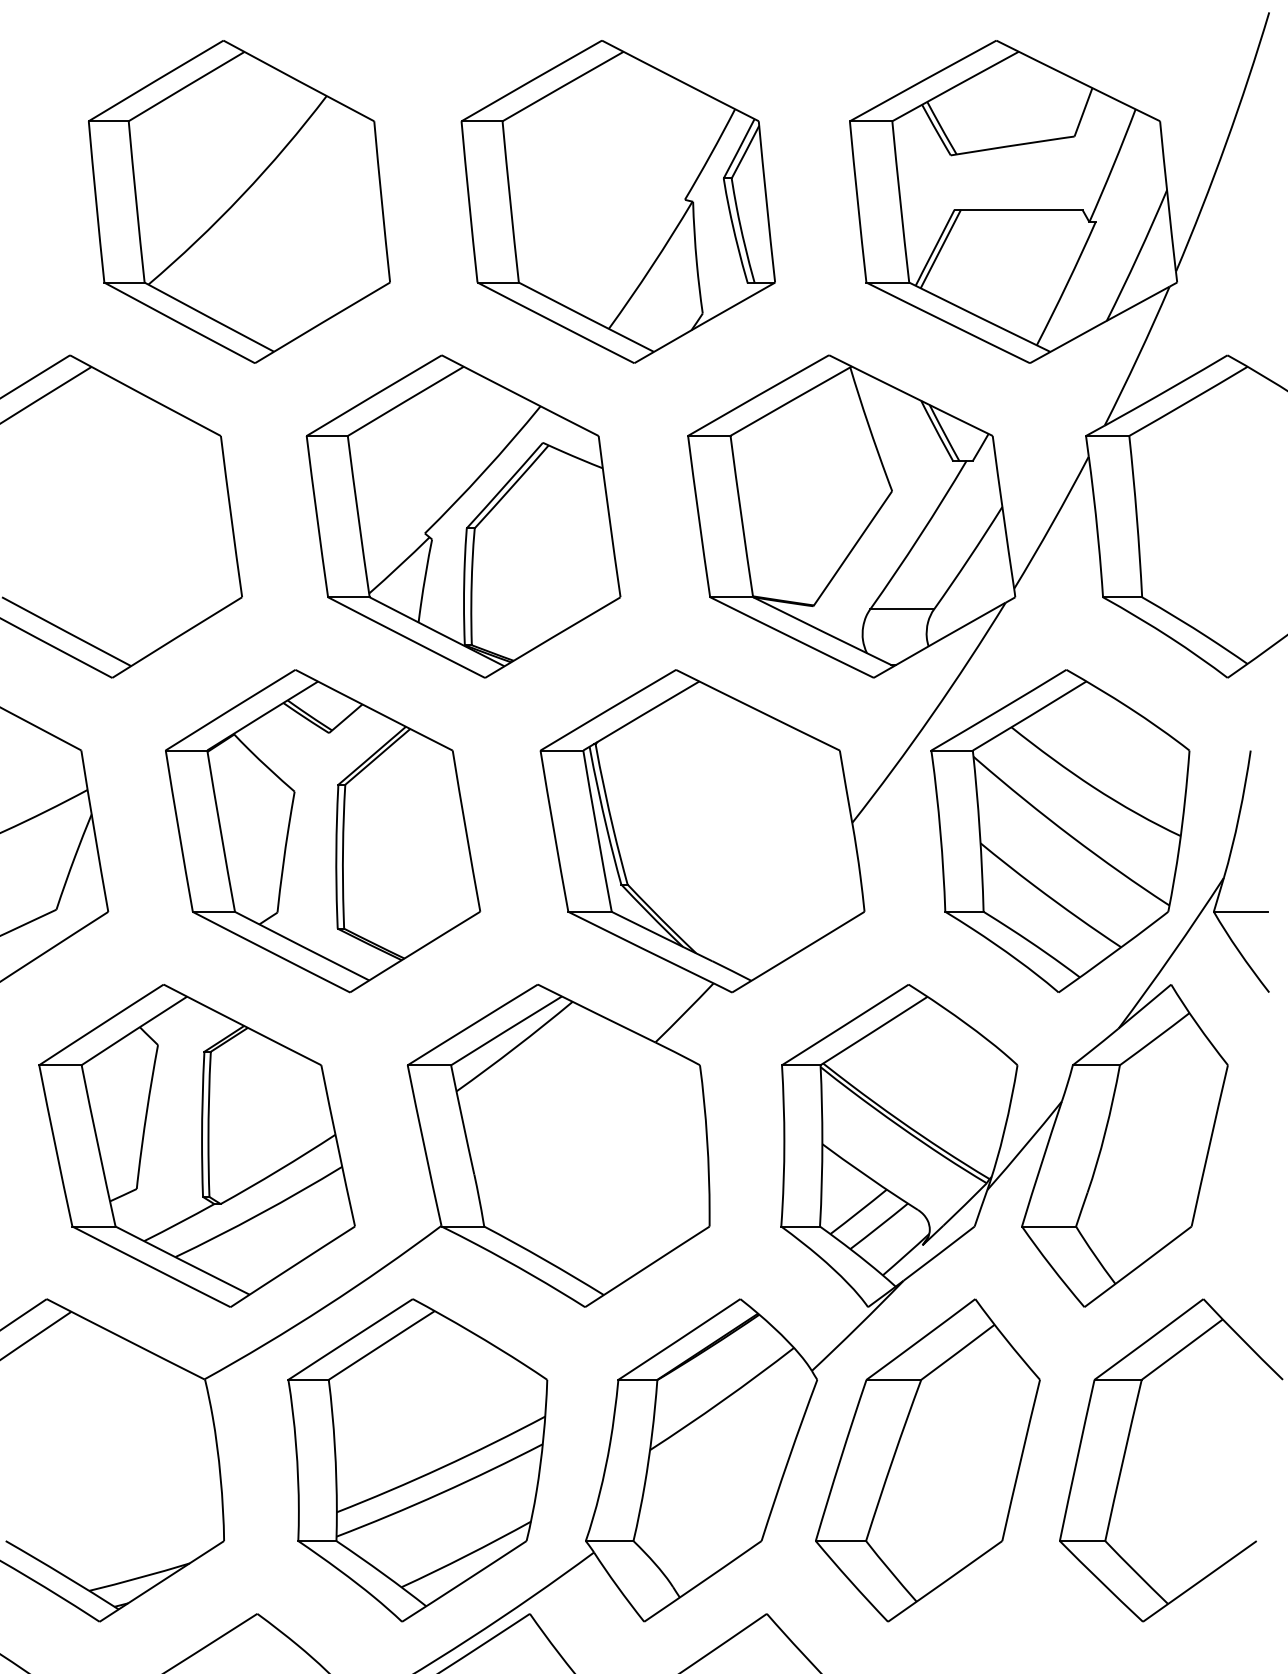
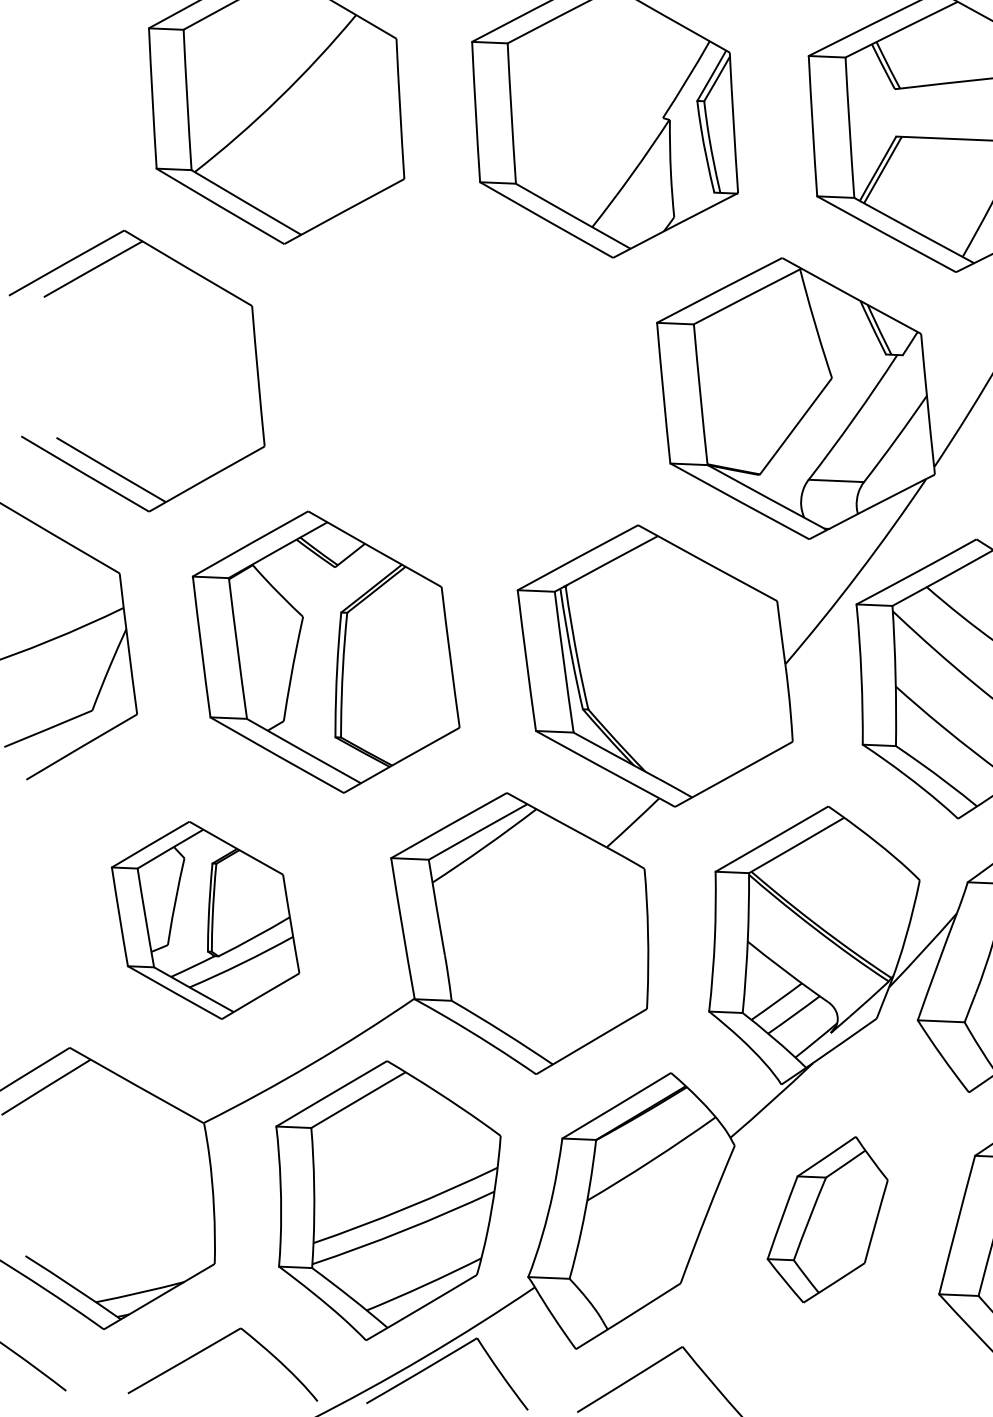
part: (463, 516) -> (459, 384), removed
part: (196, 1145) -> (205, 920), size x0.7
part: (927, 1460) -> (827, 1219), size x0.6

